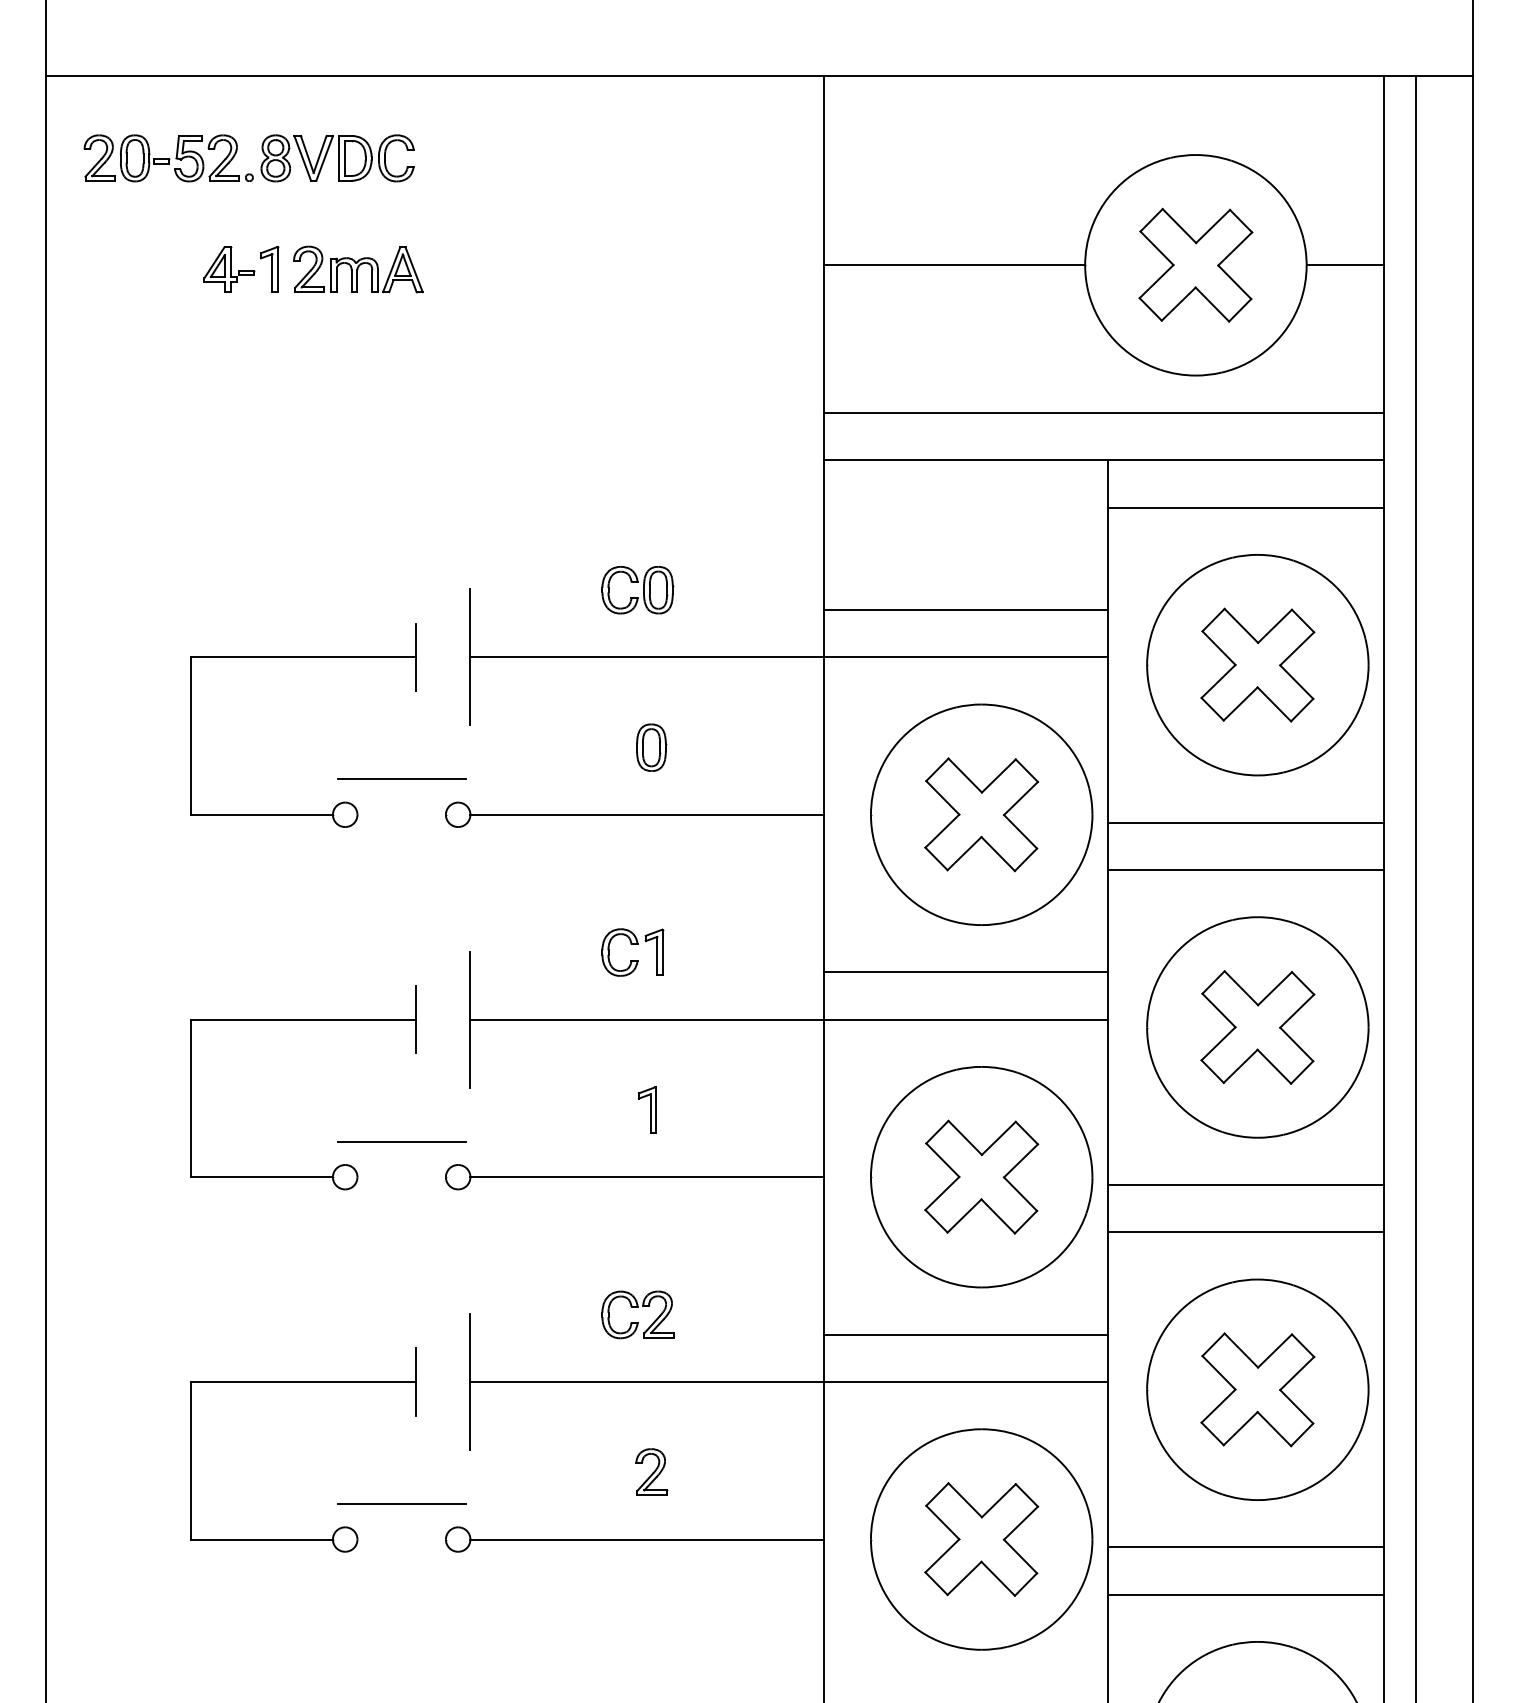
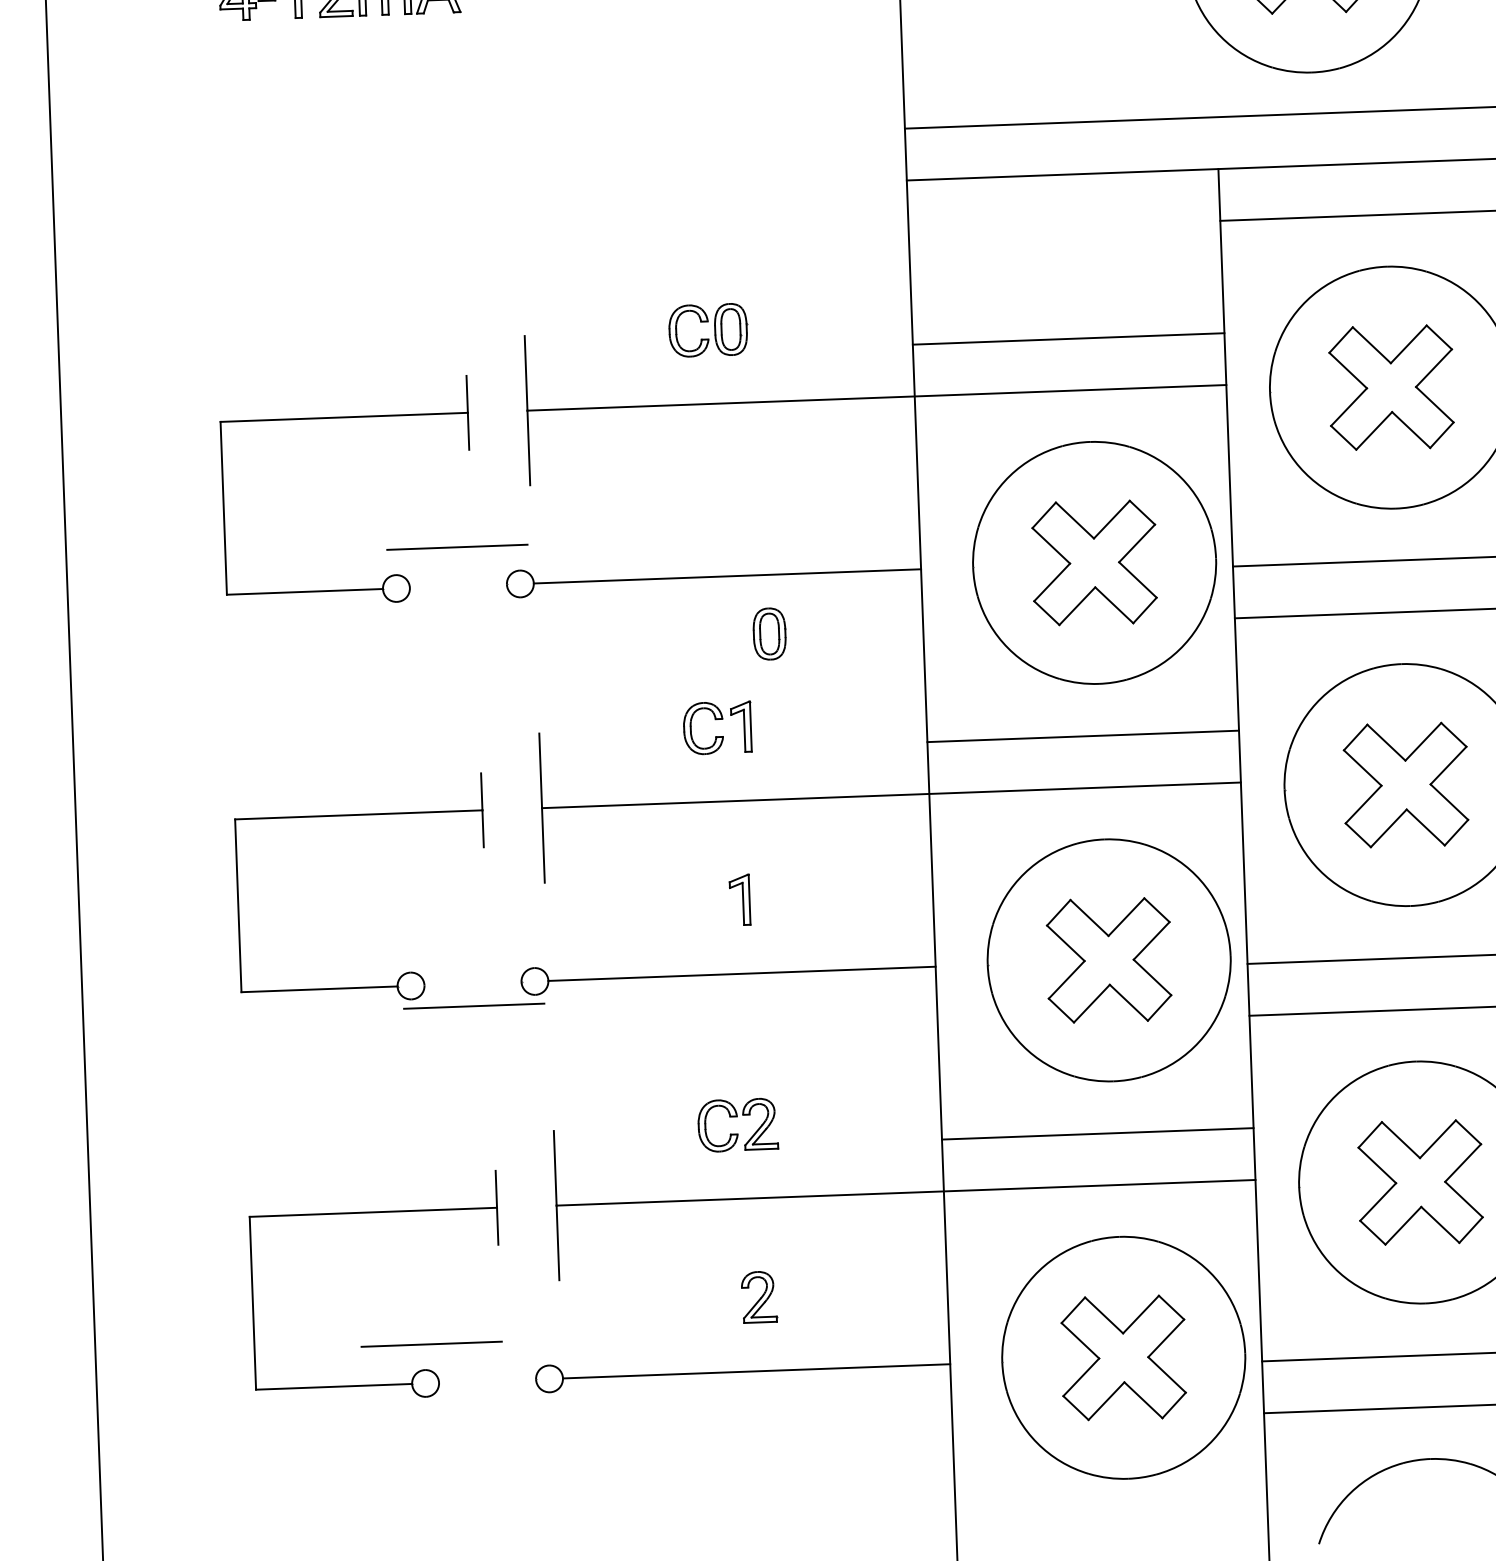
part: (651, 747) -> (769, 633), moved
line: (401, 1141) -> (473, 1006), moved
line: (401, 1503) -> (431, 1343), moved

